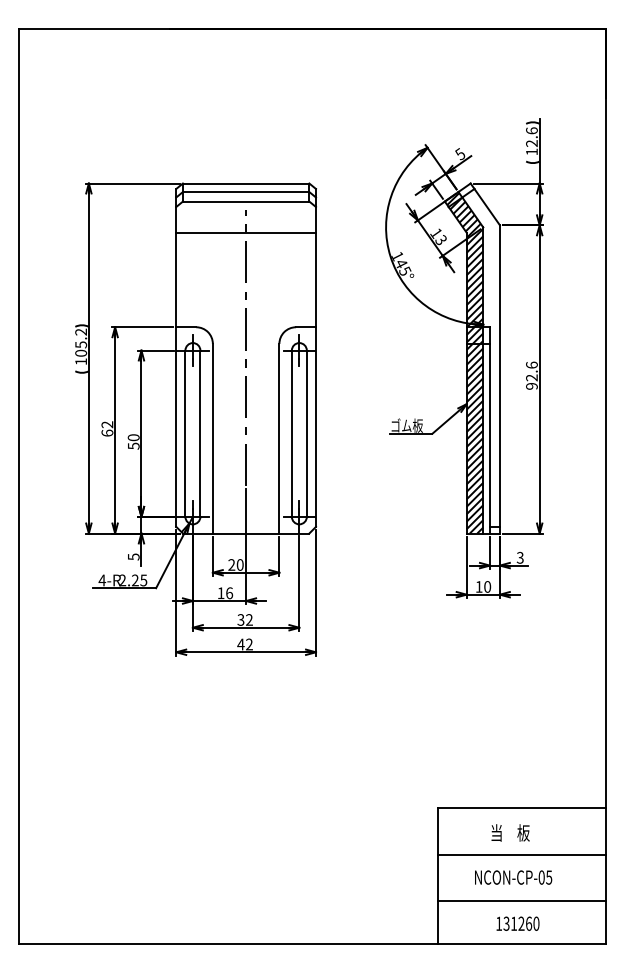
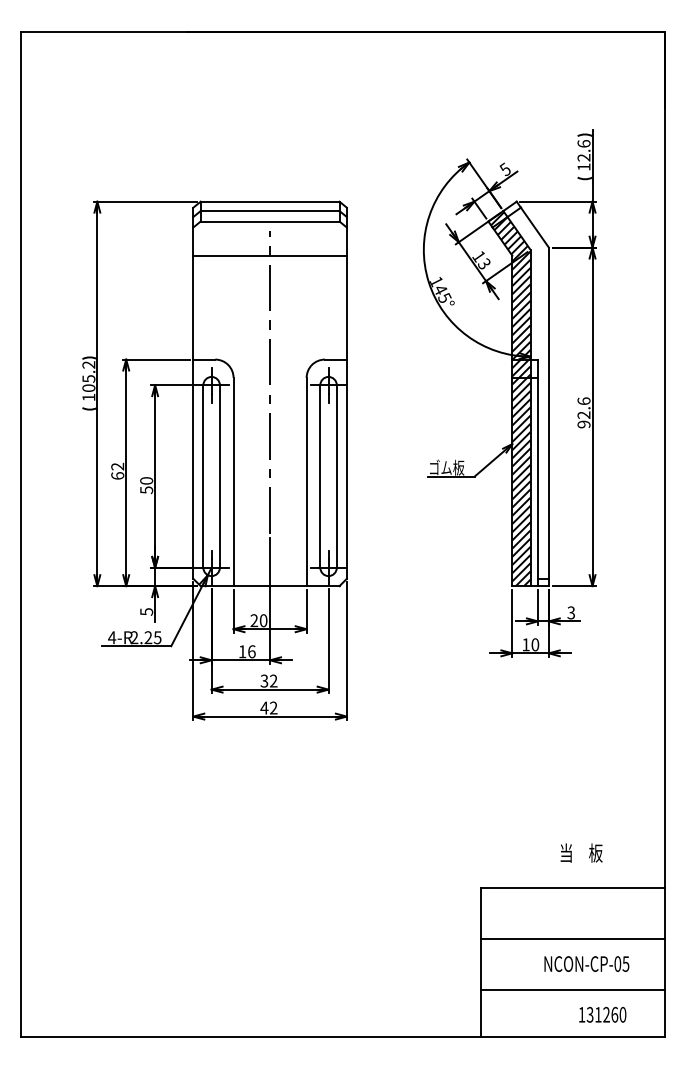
text: (510, 832) -> (581, 852), moved
text: (513, 877) -> (586, 963), moved
text: (517, 923) -> (602, 1014), moved

